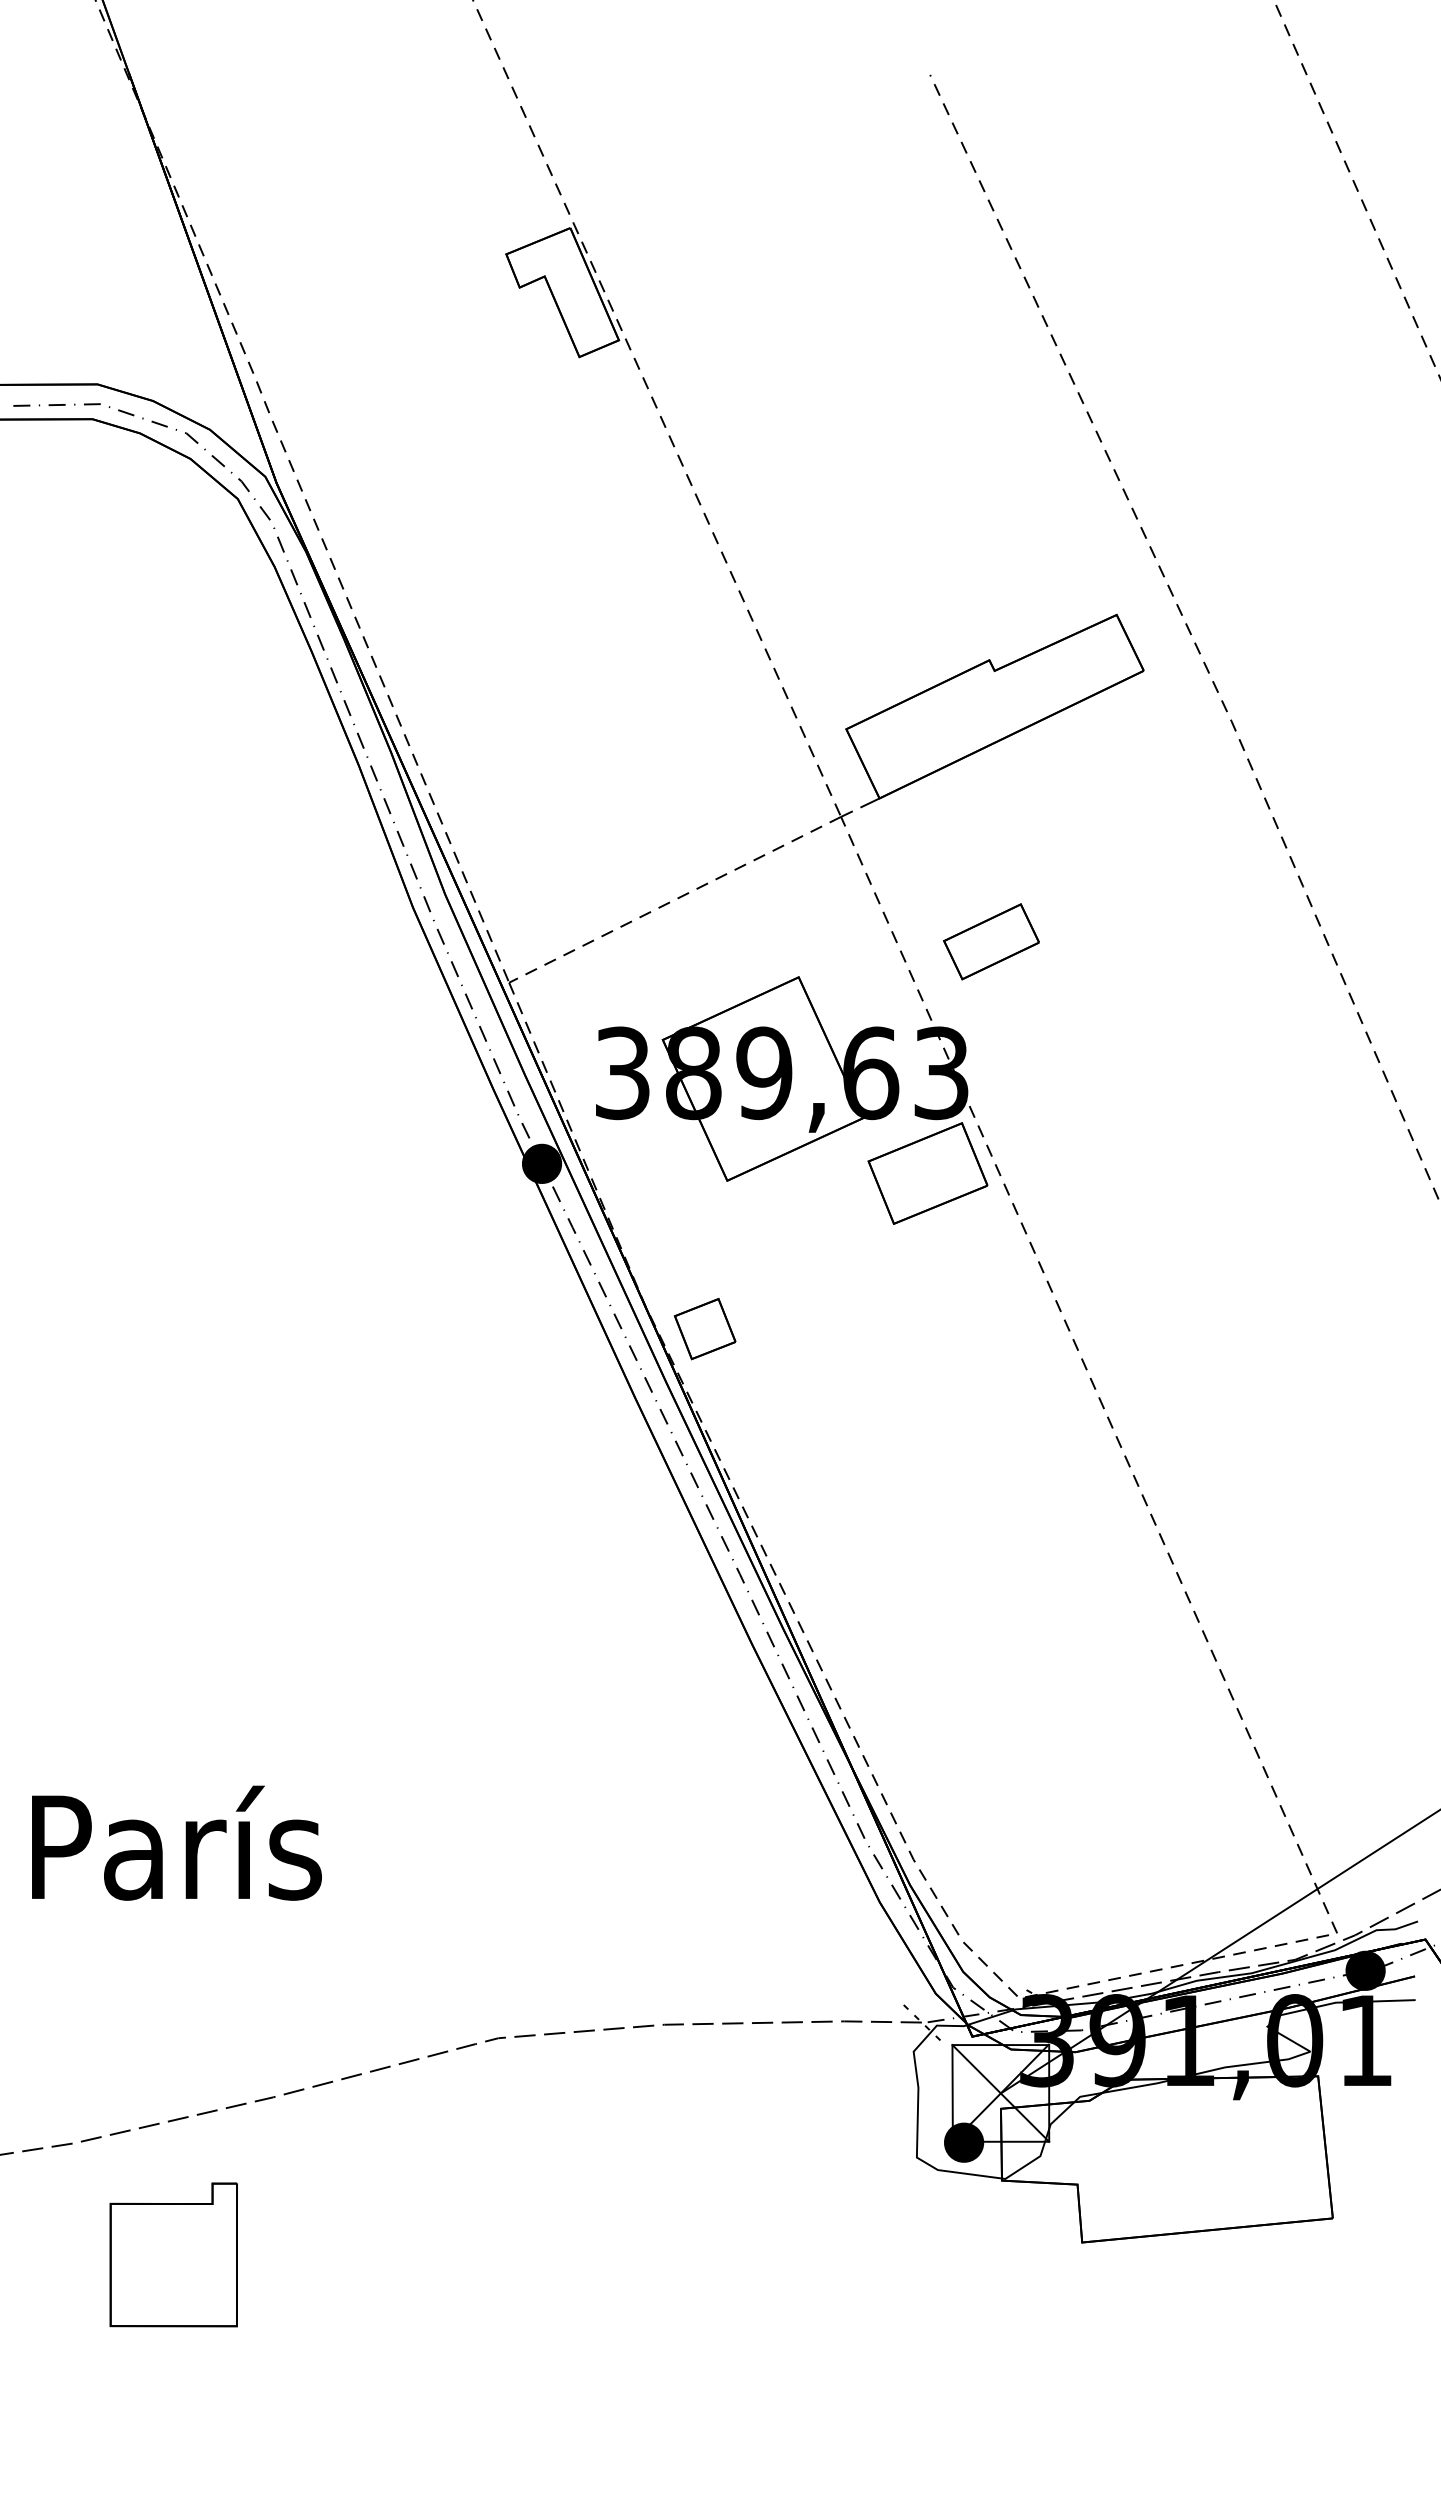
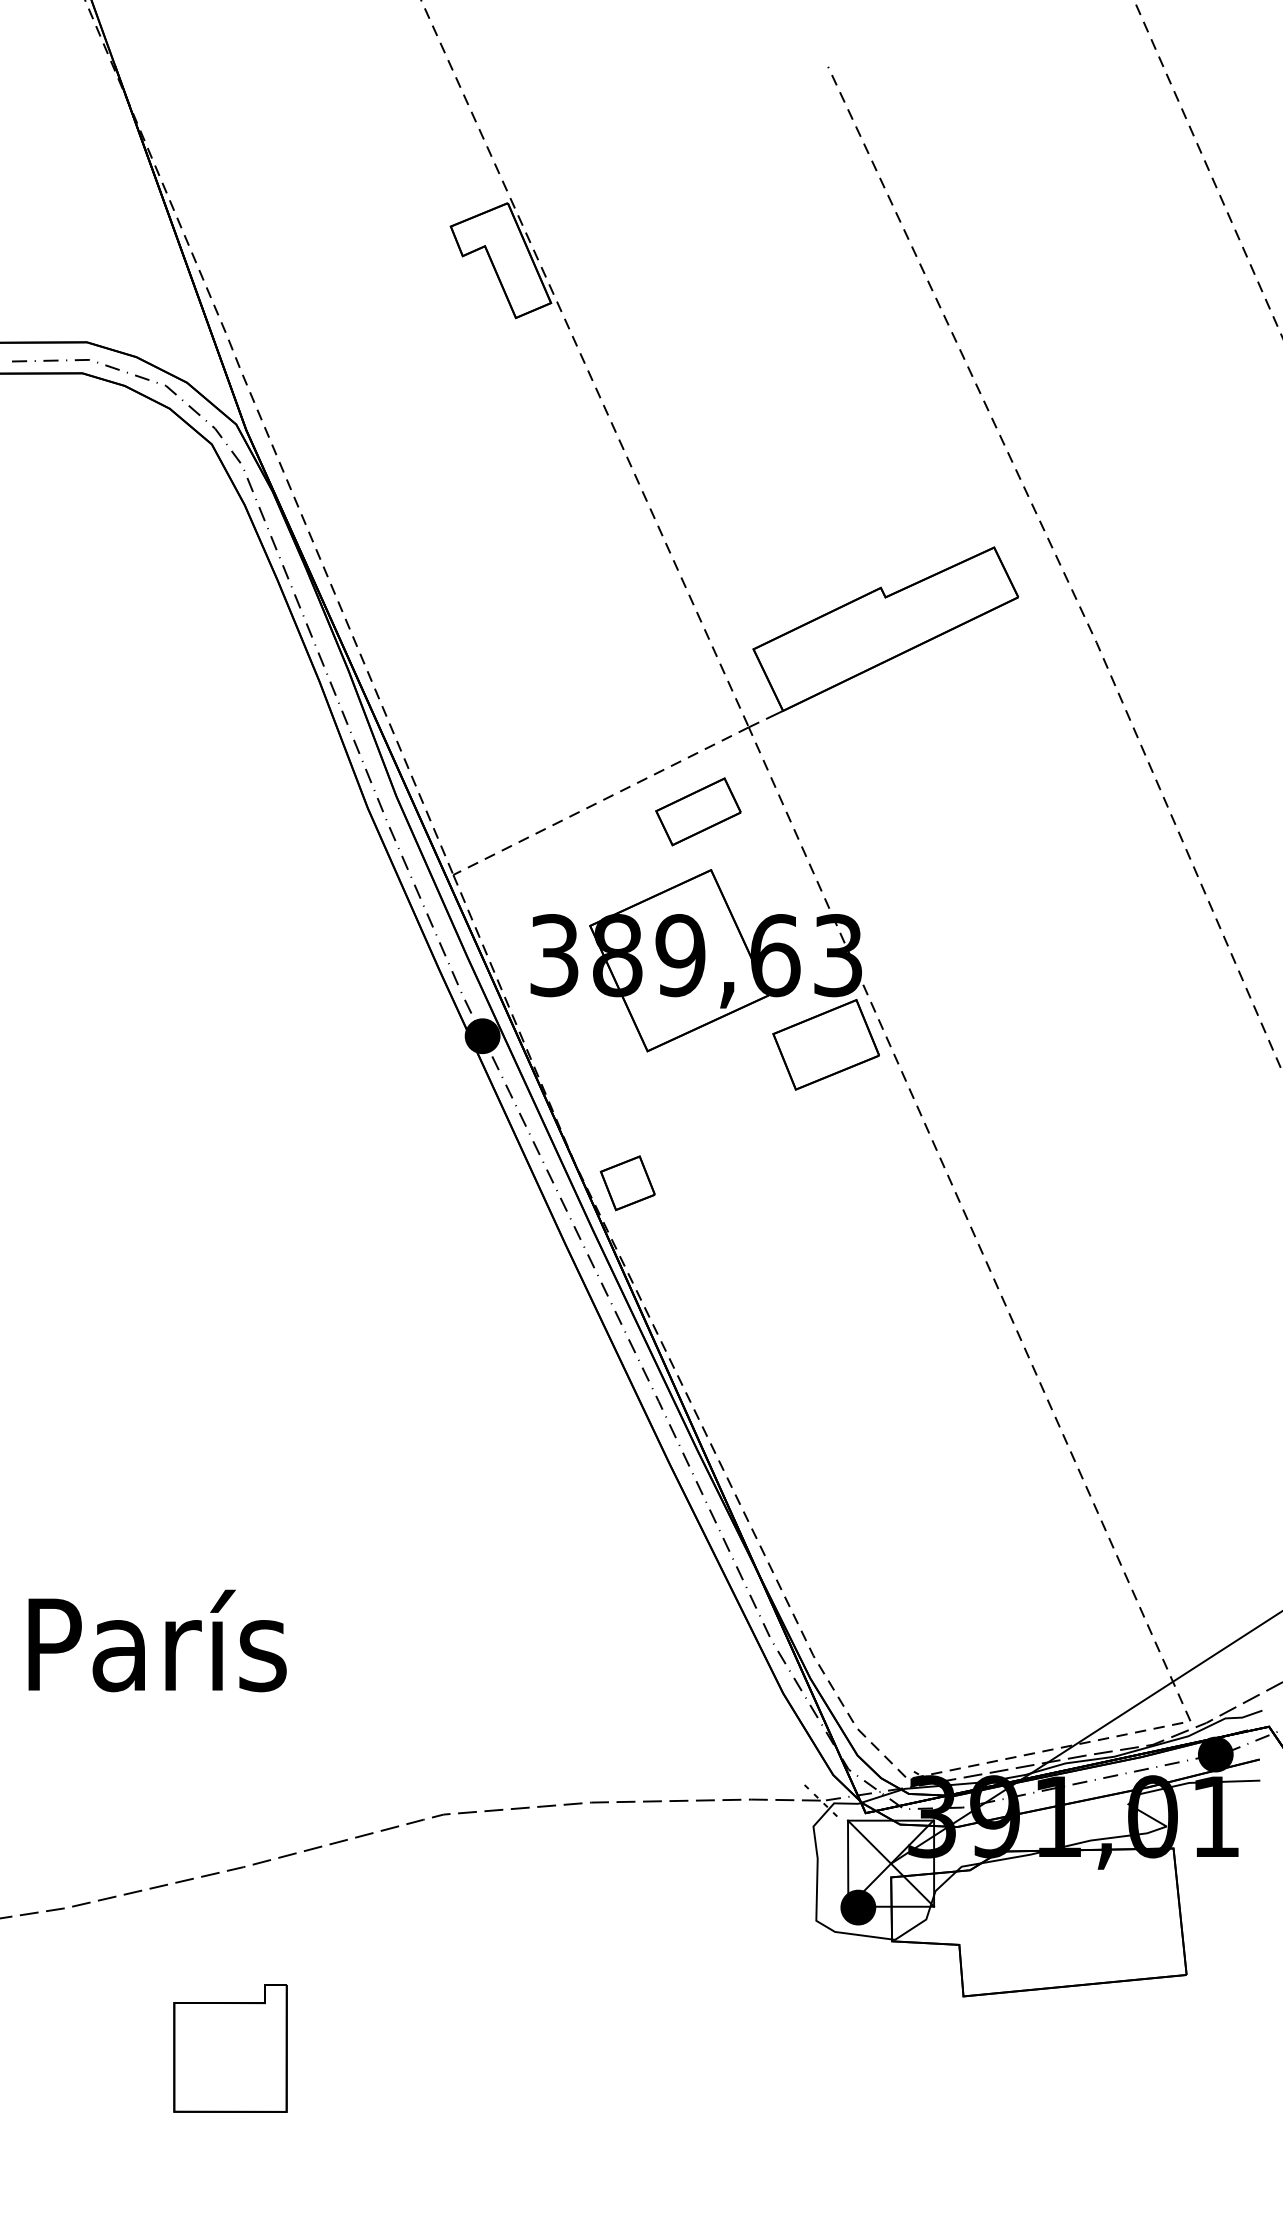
part: (991, 941) -> (698, 811), moved
part: (173, 2254) -> (230, 2048), moved

